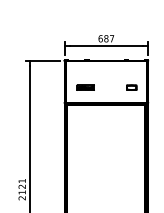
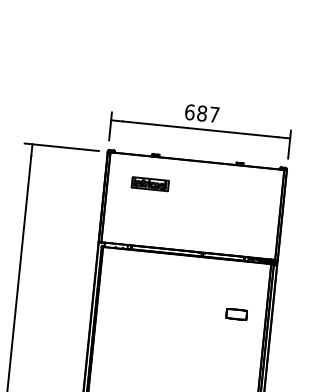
part: (85, 87) -> (149, 183), moved
part: (131, 87) -> (236, 313), moved

